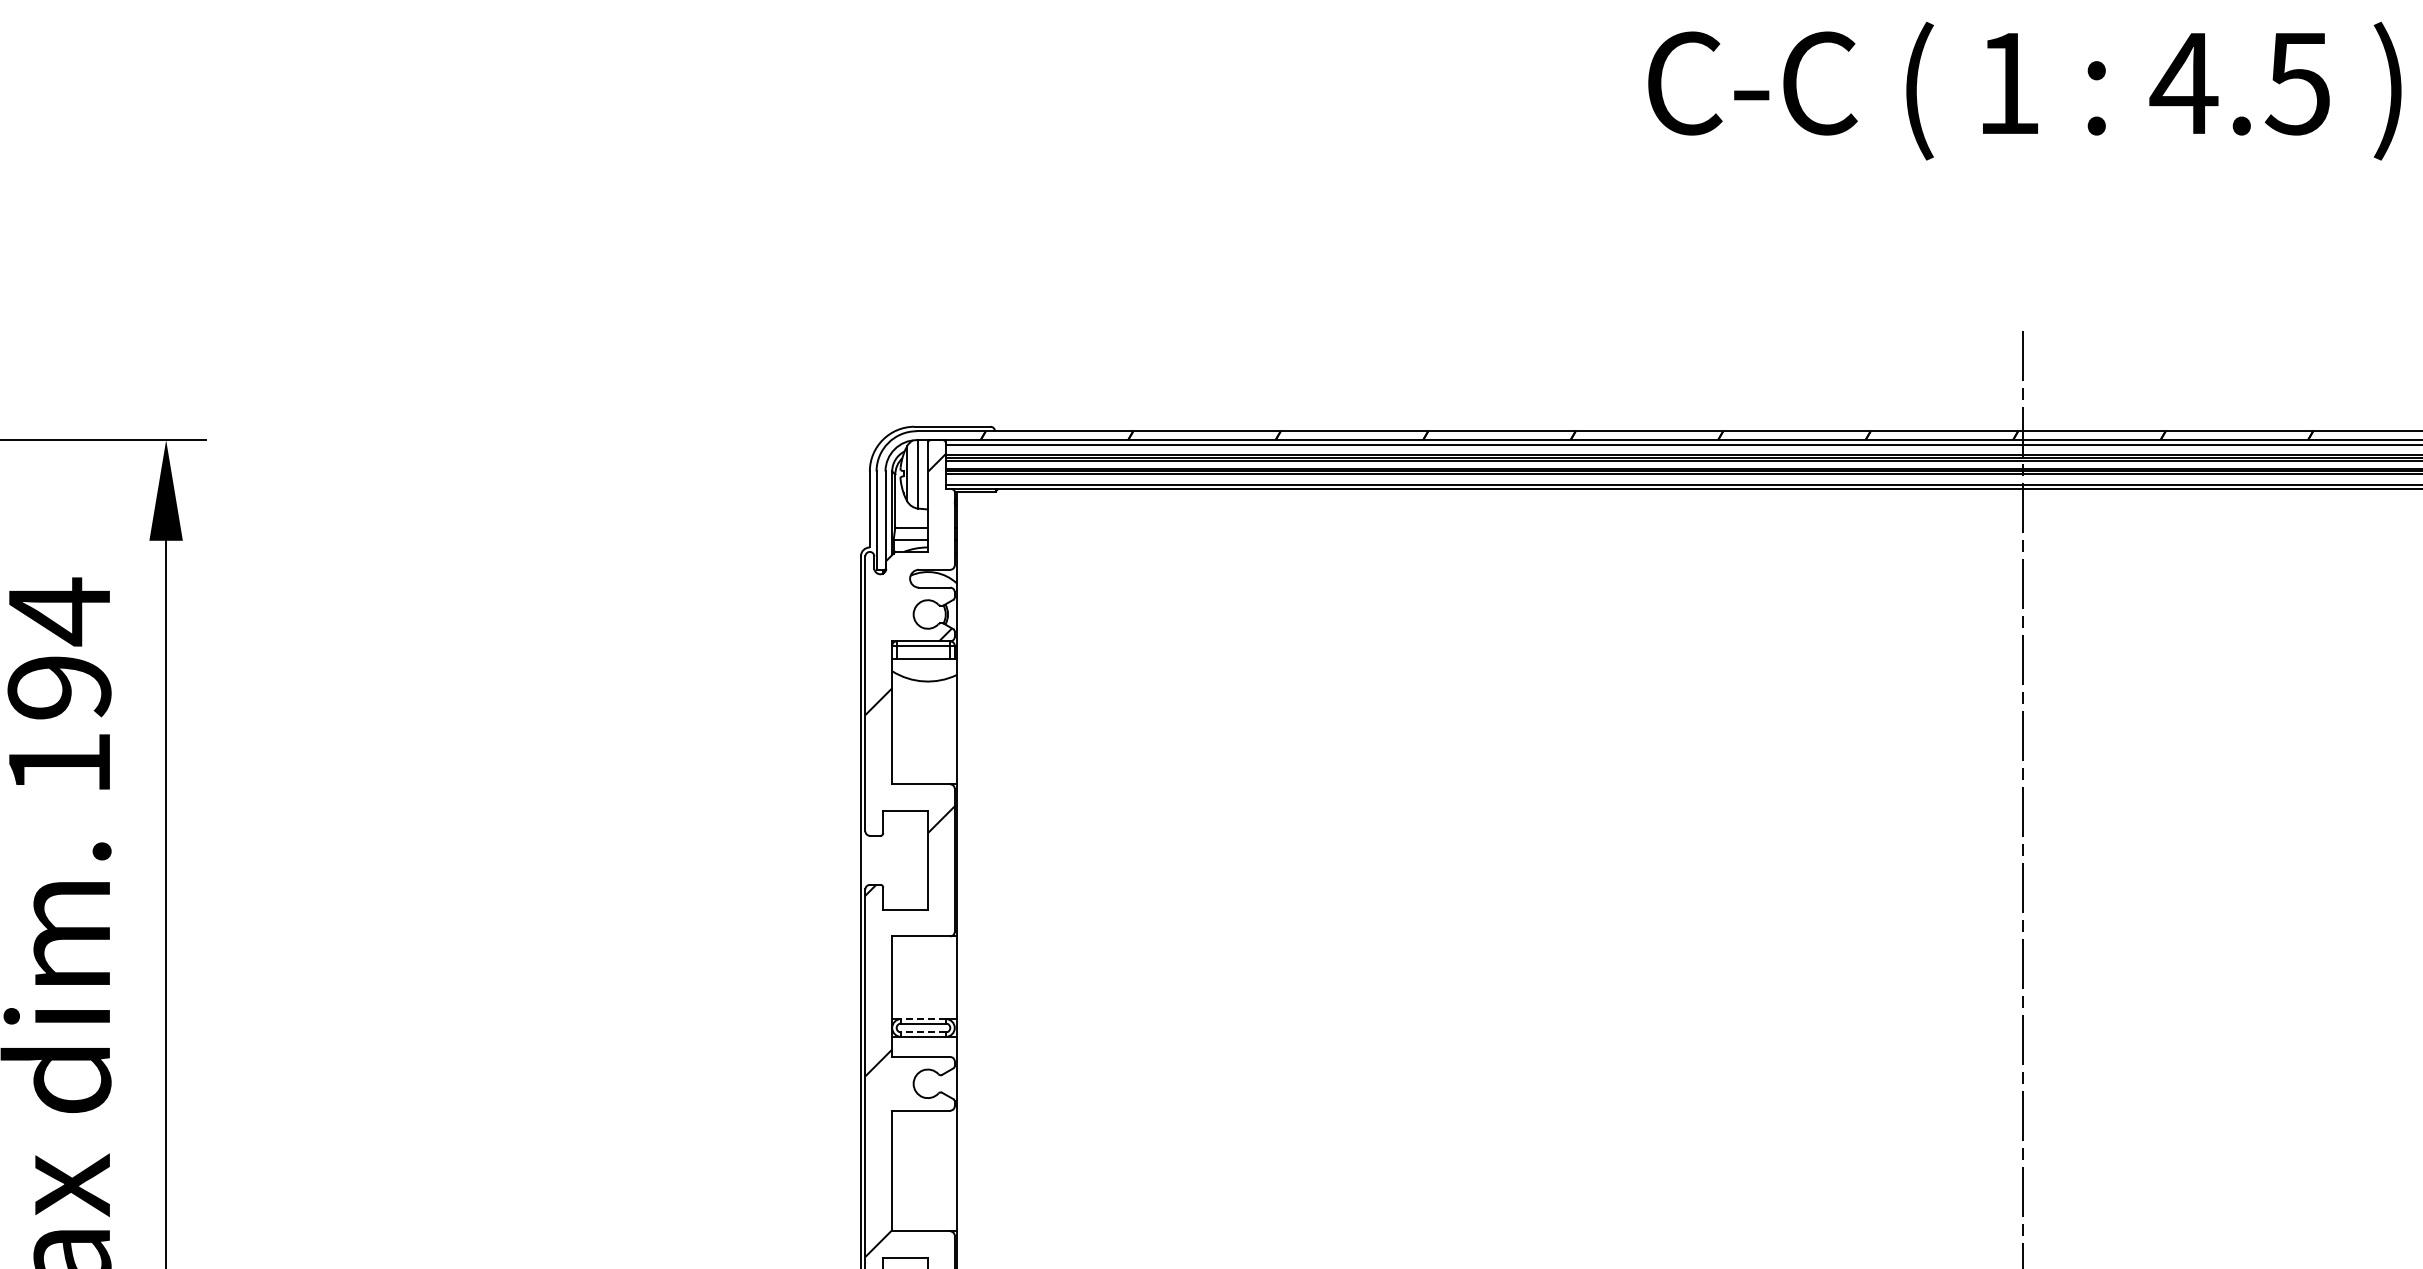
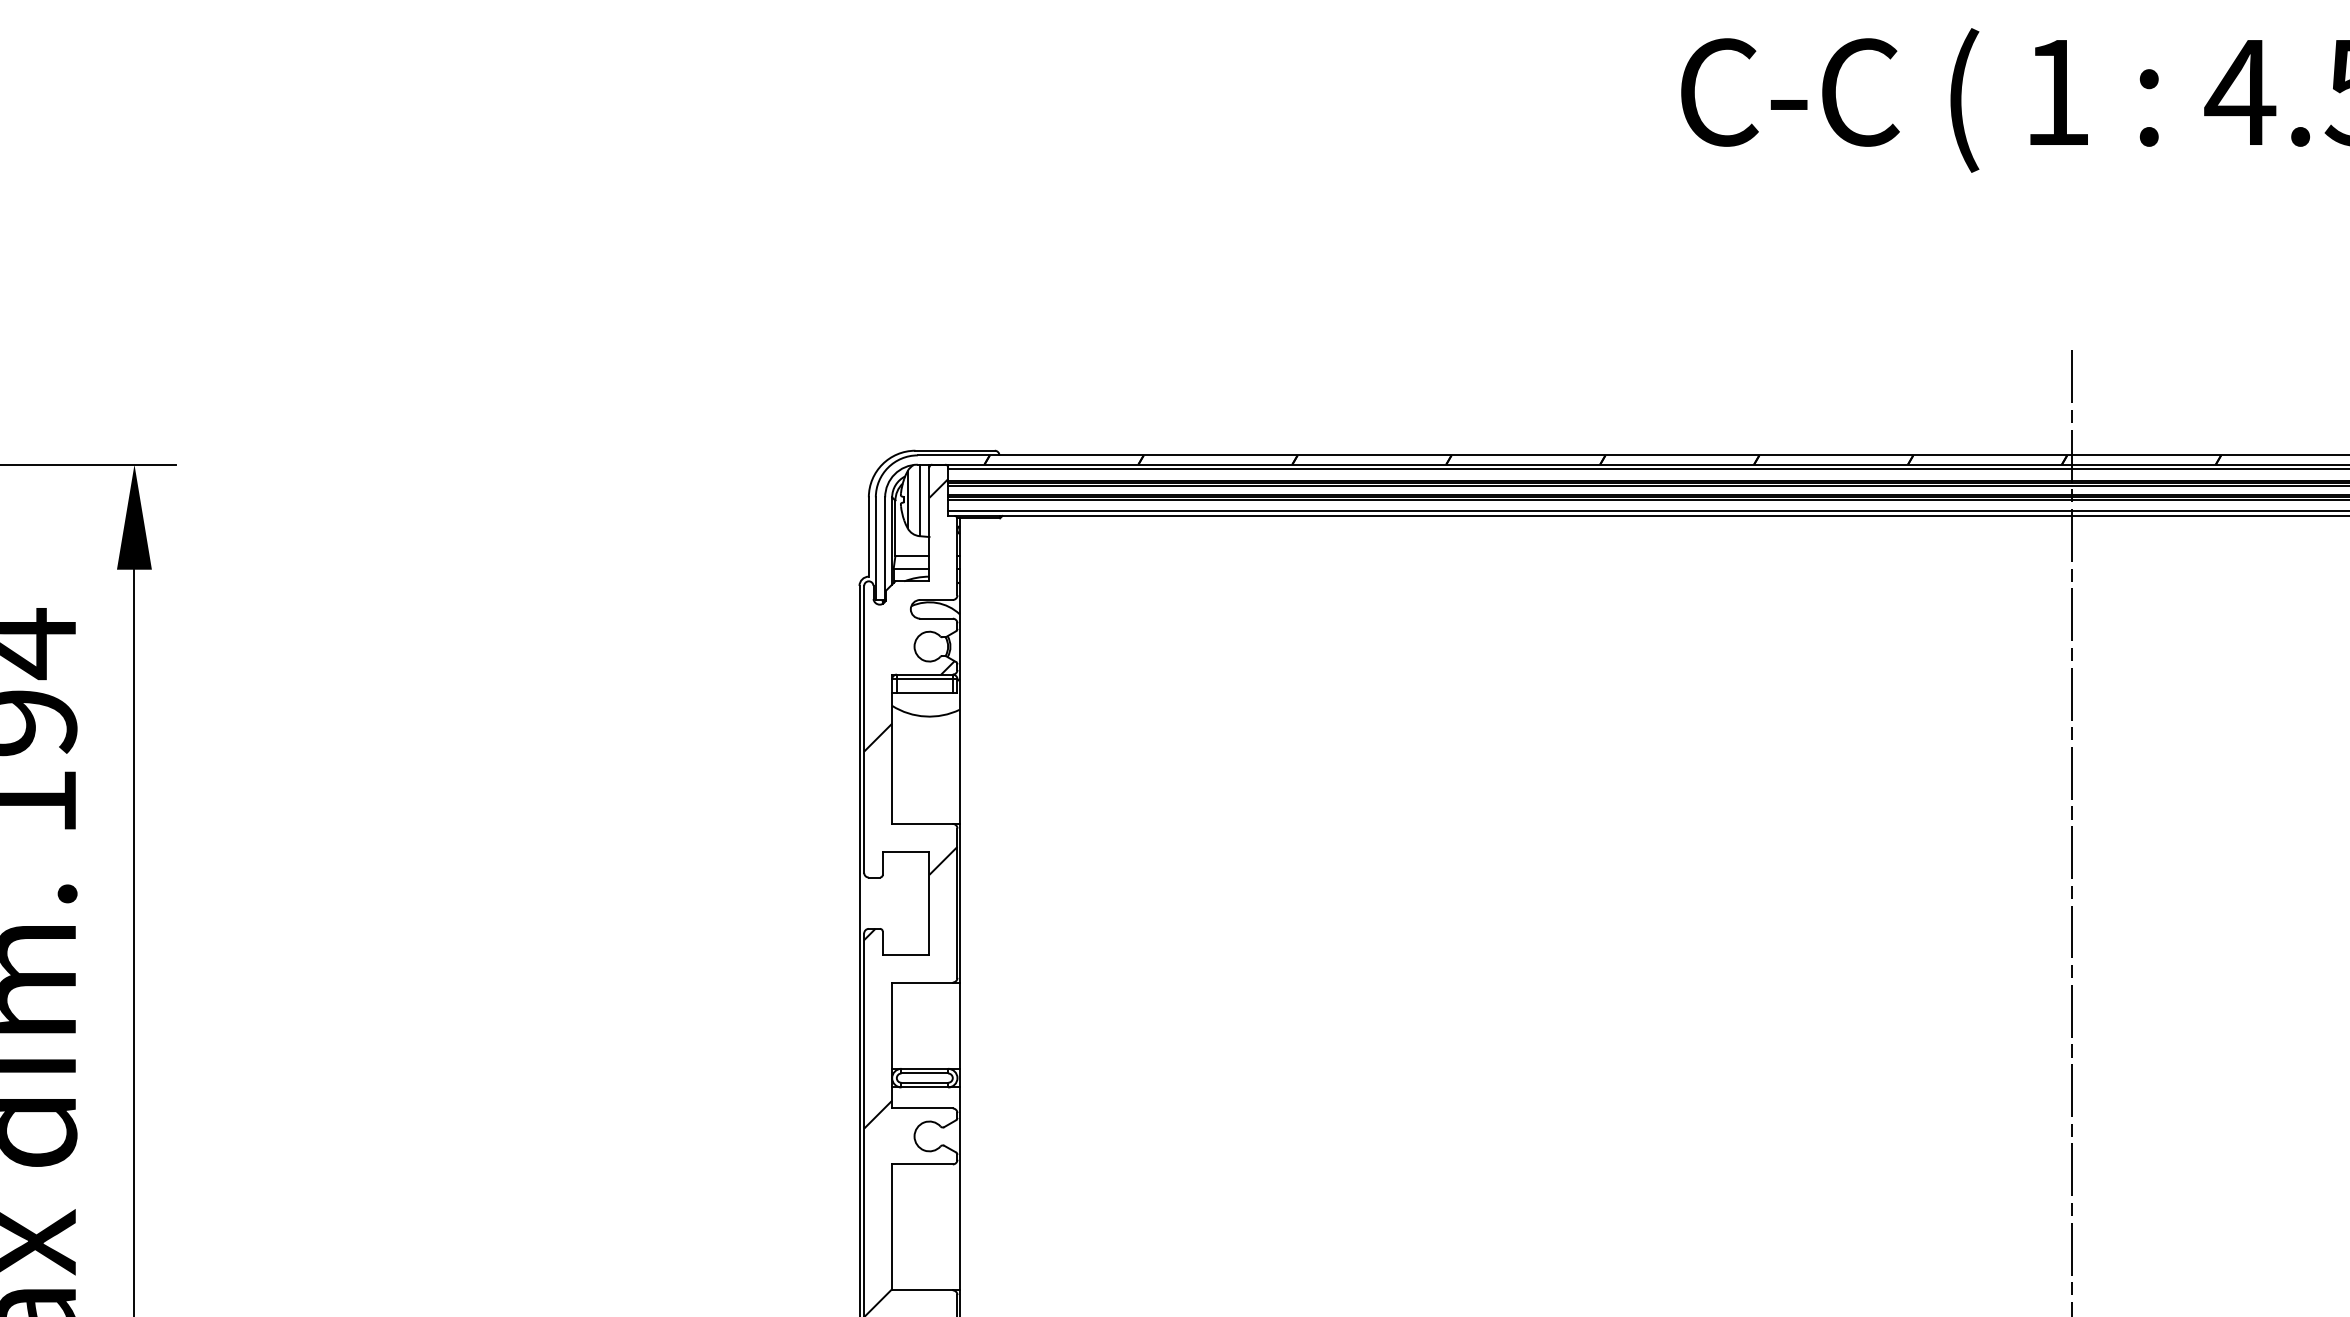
line: (922, 1019) -> (923, 1069), dashed -> solid
line: (922, 1032) -> (923, 1082), dashed -> solid

